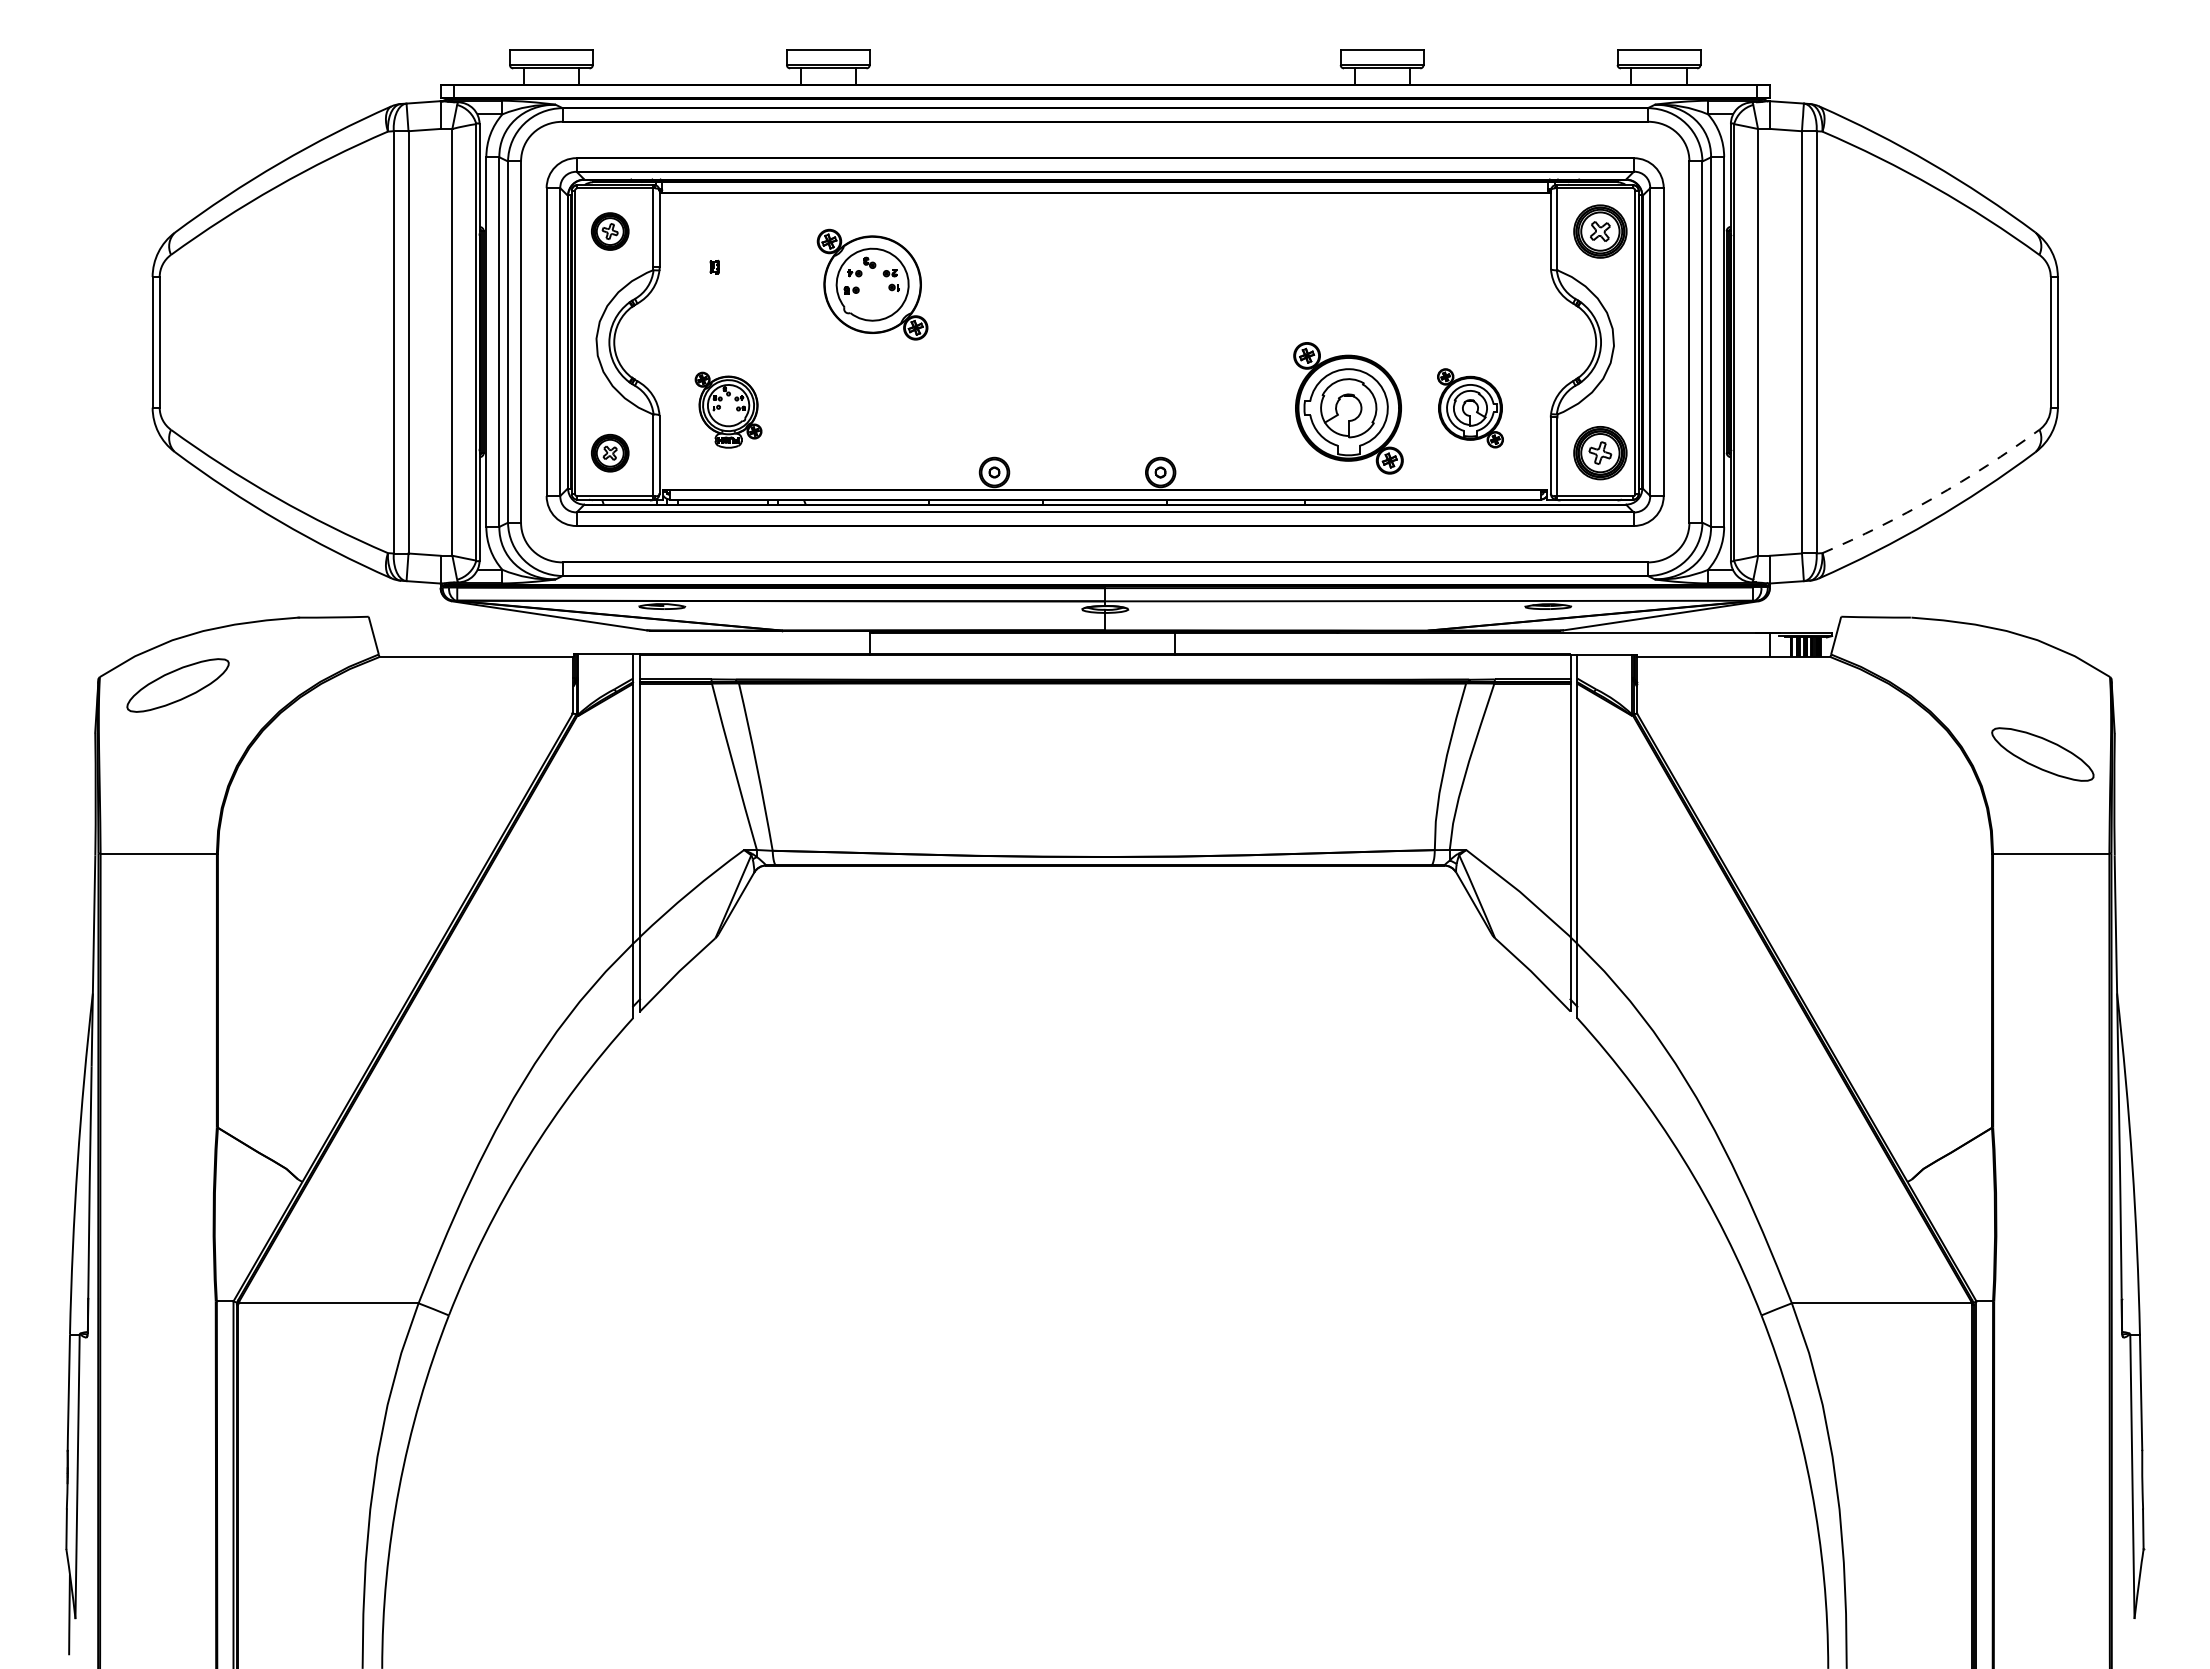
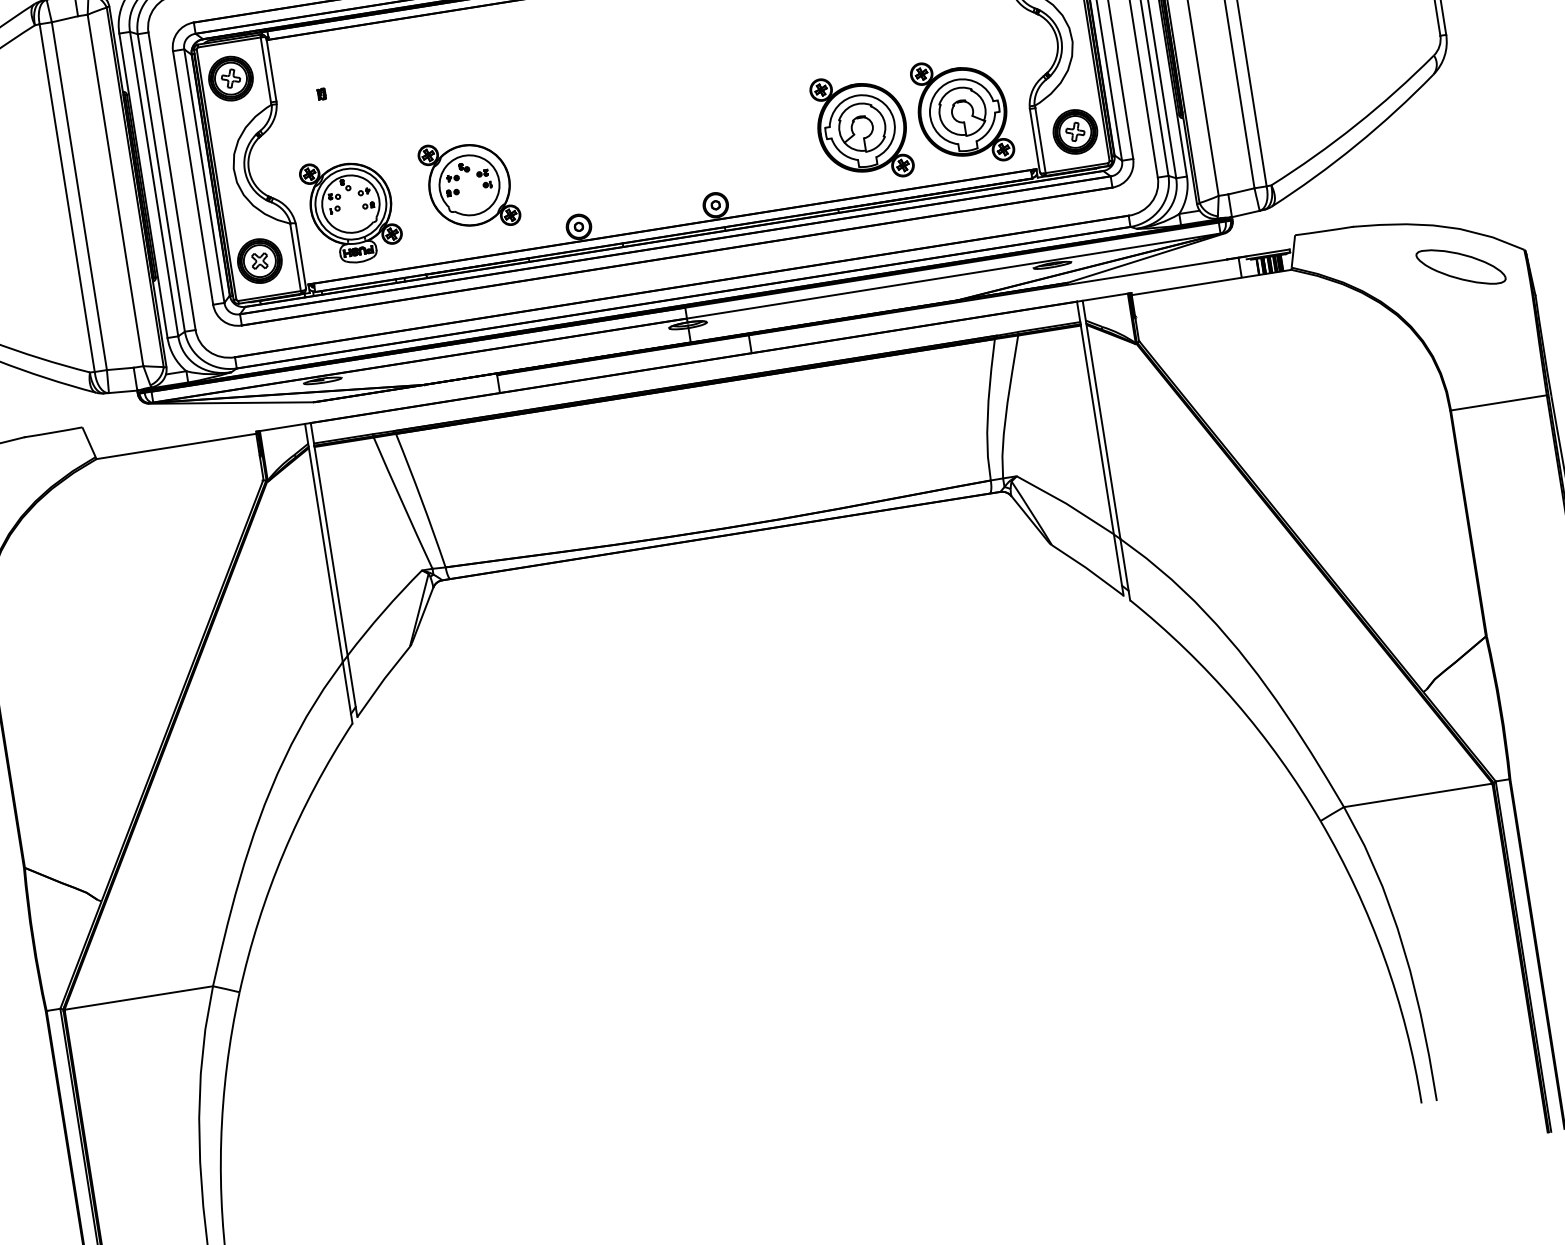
part: (610, 231) -> (231, 78), size x1.43
part: (872, 284) -> (469, 185), moved
part: (1470, 408) -> (962, 112), size x1.67
part: (728, 409) -> (351, 209), size x1.67
part: (610, 453) -> (260, 261), size x1.43
arc: (1934, 497) -> (1356, 124), dashed -> solid
part: (2042, 754) -> (1460, 267), moved

